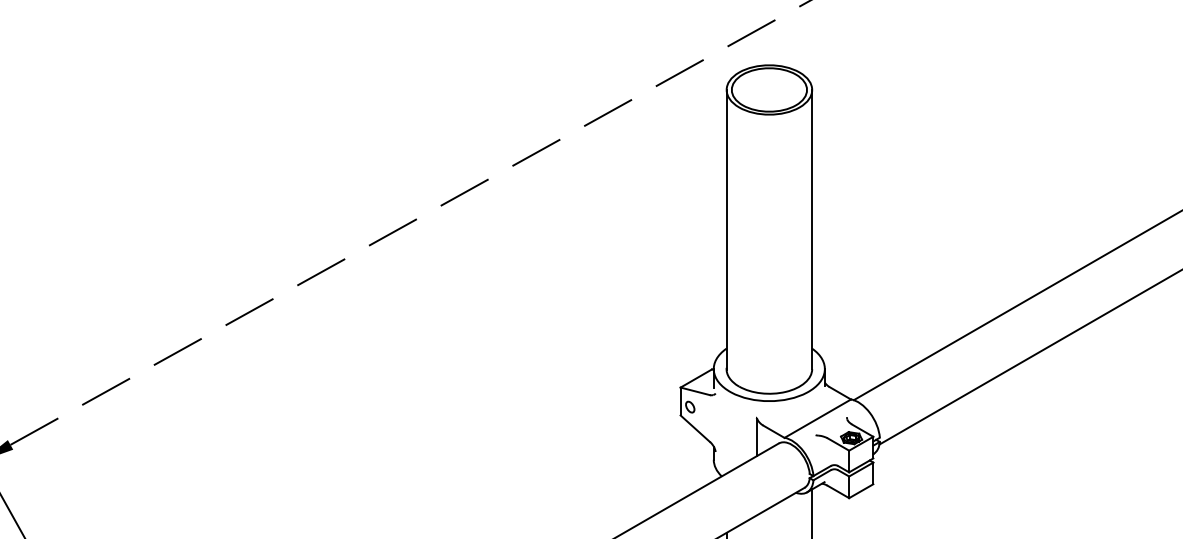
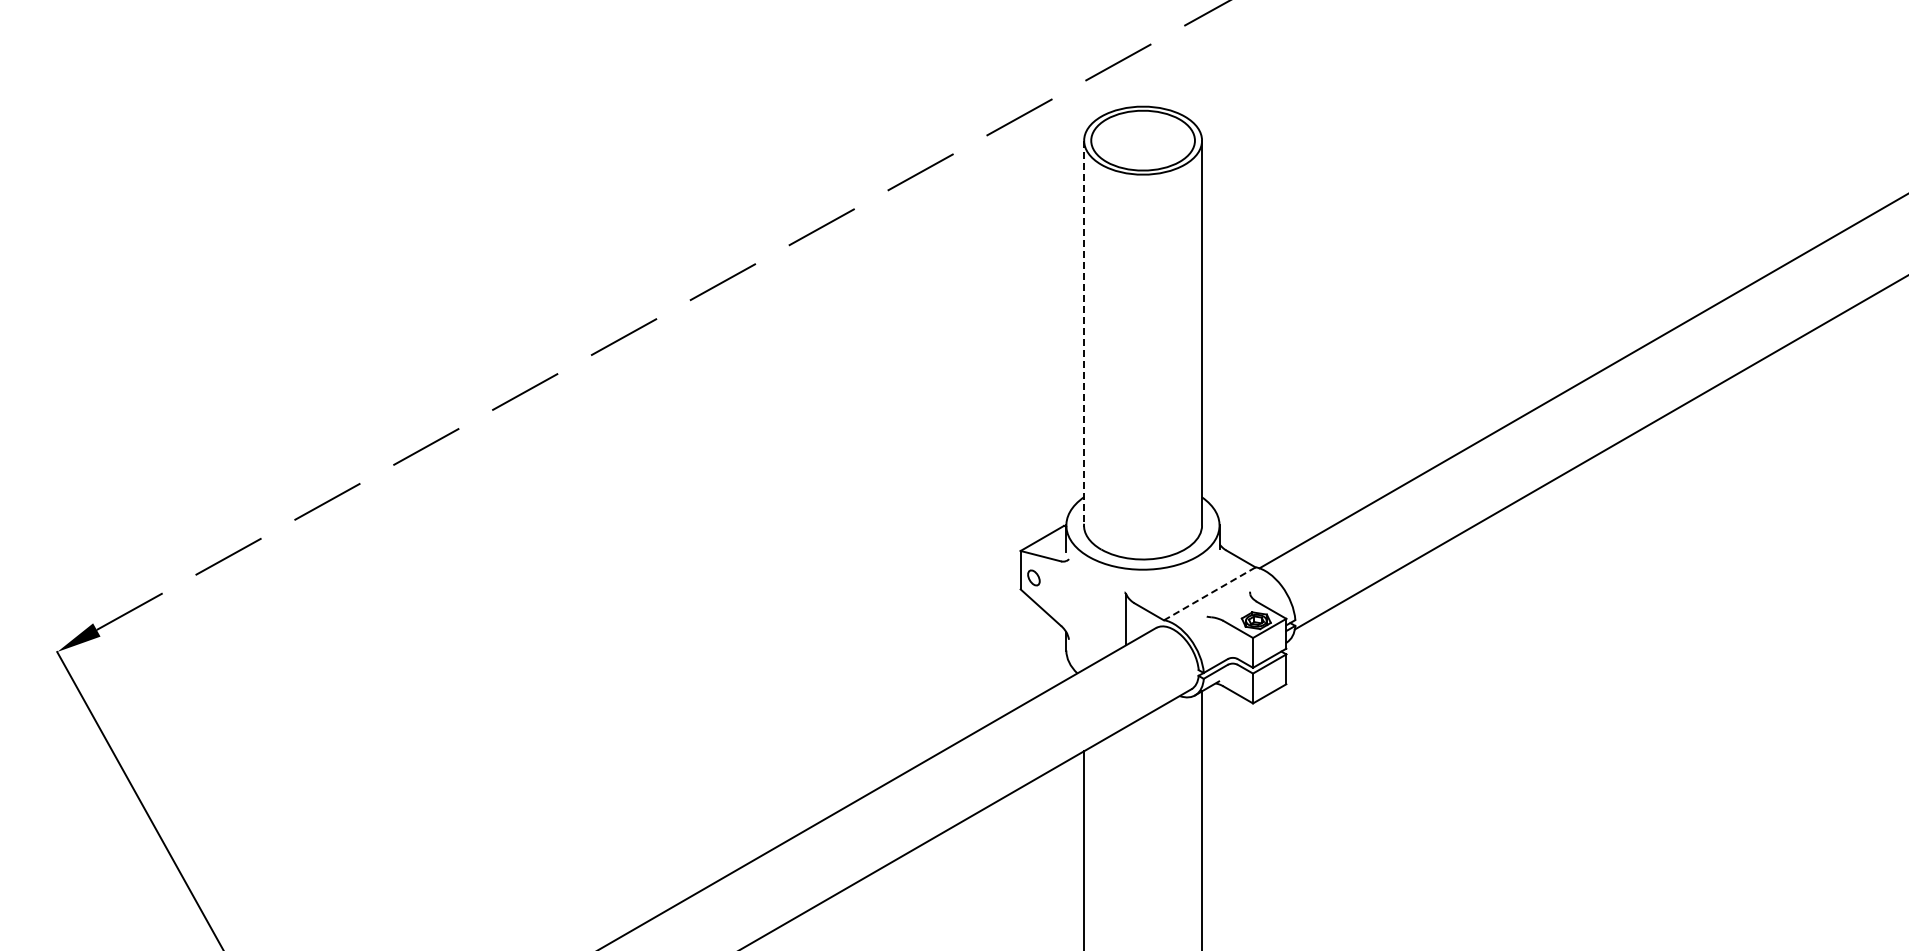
line: (726, 230) -> (1084, 334), solid -> dashed
line: (817, 418) -> (1209, 593), solid -> dashed

